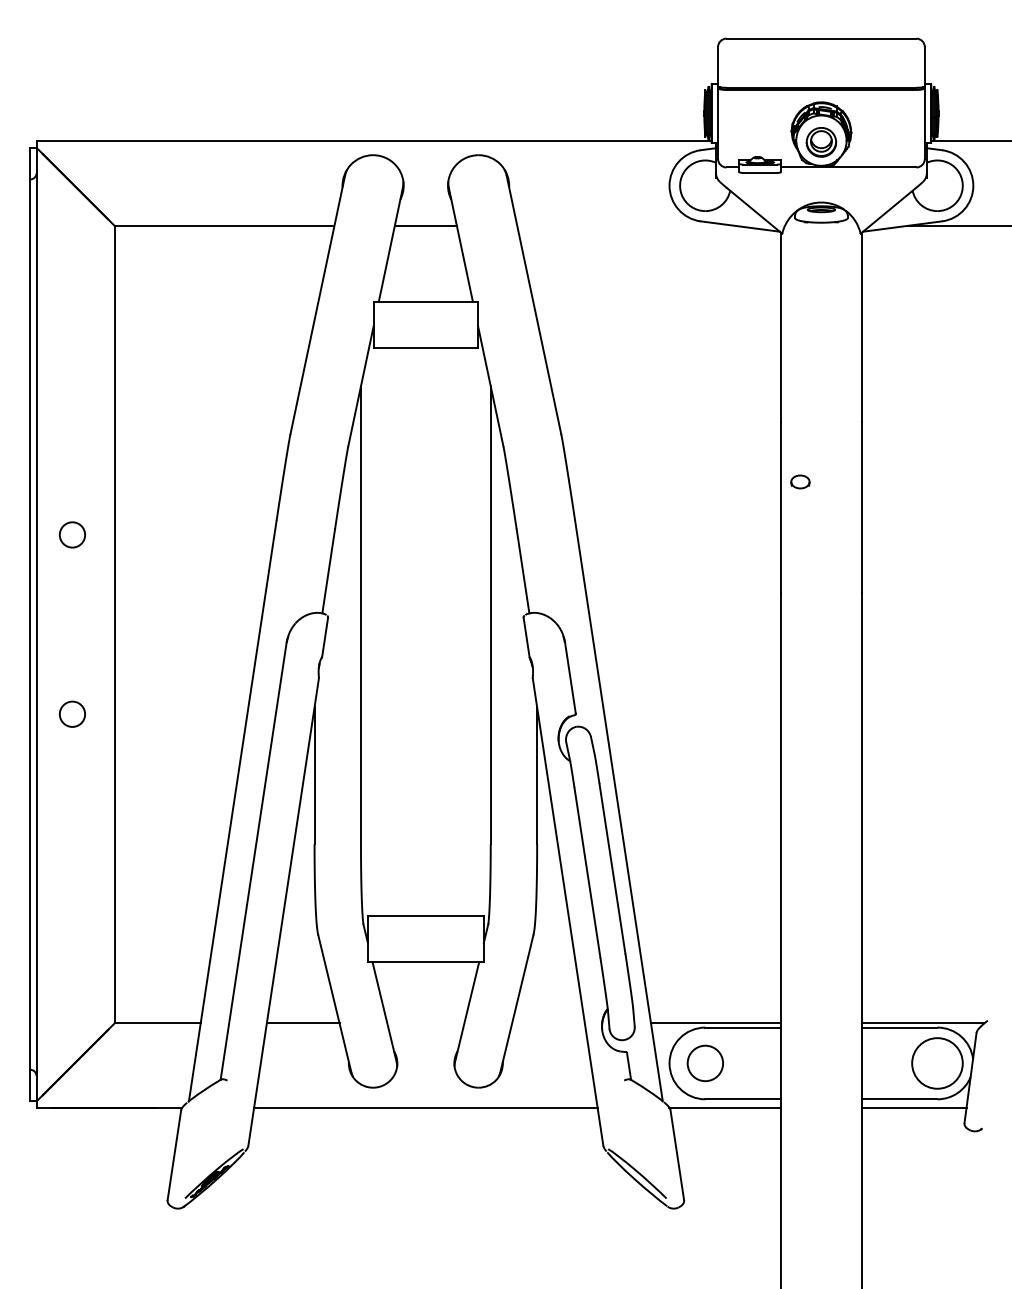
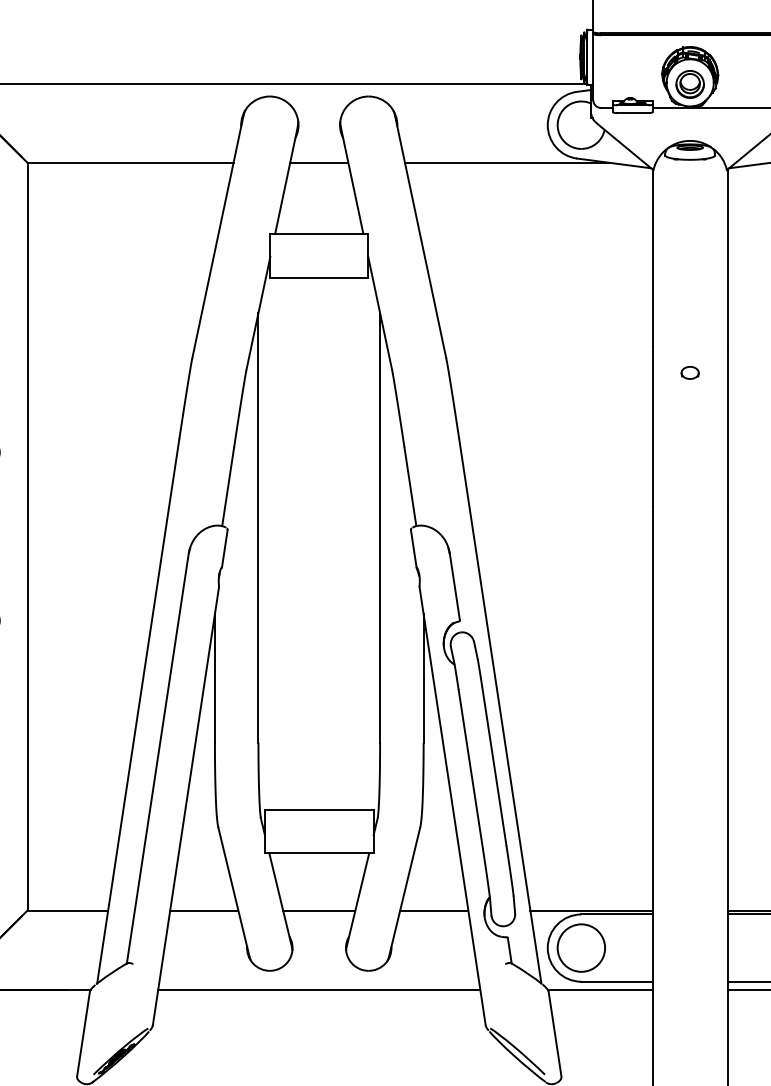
line: (626, 225) -> (507, 162), added
part: (800, 481) -> (690, 372), moved
line: (425, 1023) -> (318, 910), added
line: (548, 1023) -> (434, 910), added
circle: (705, 1063) -> (581, 948), size x1.43

